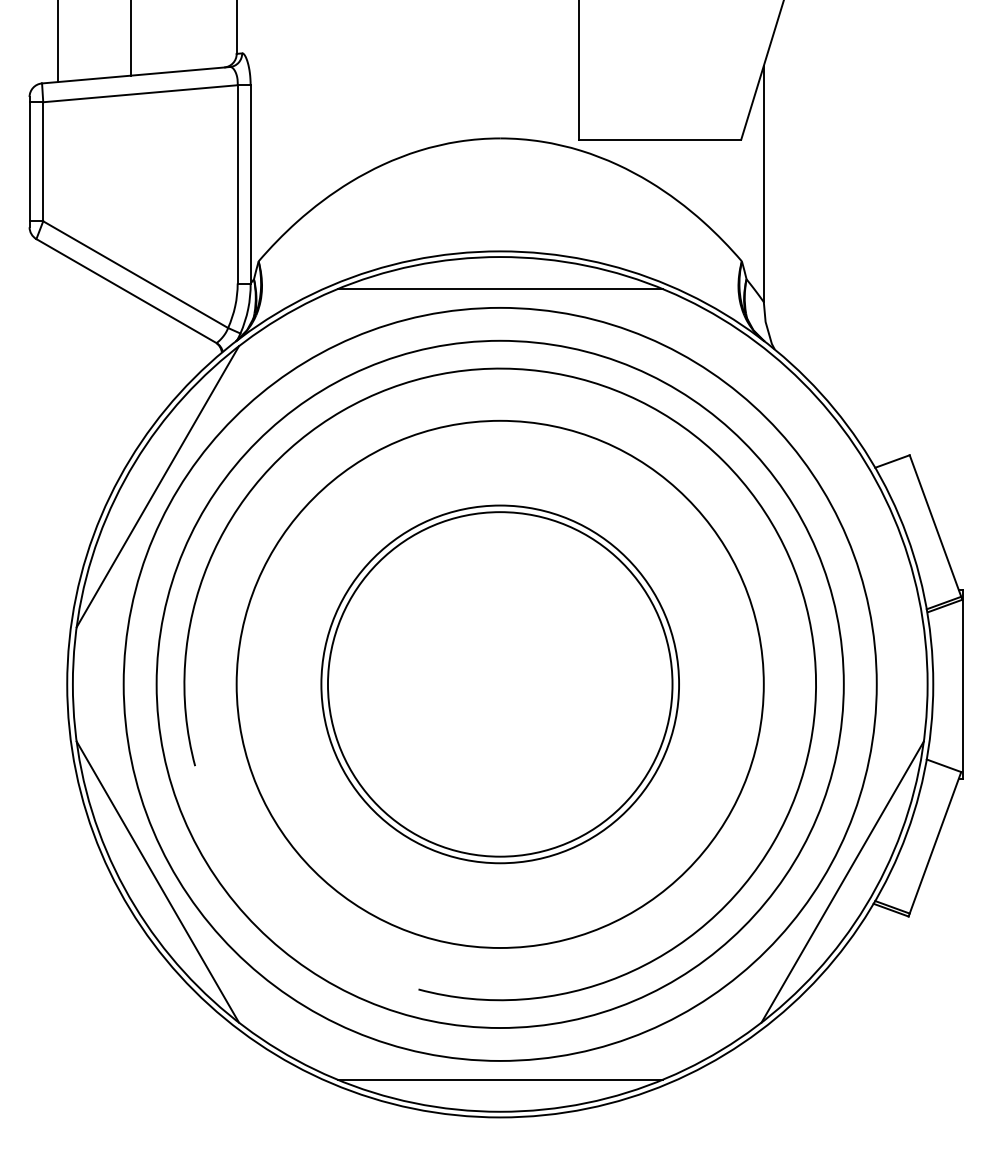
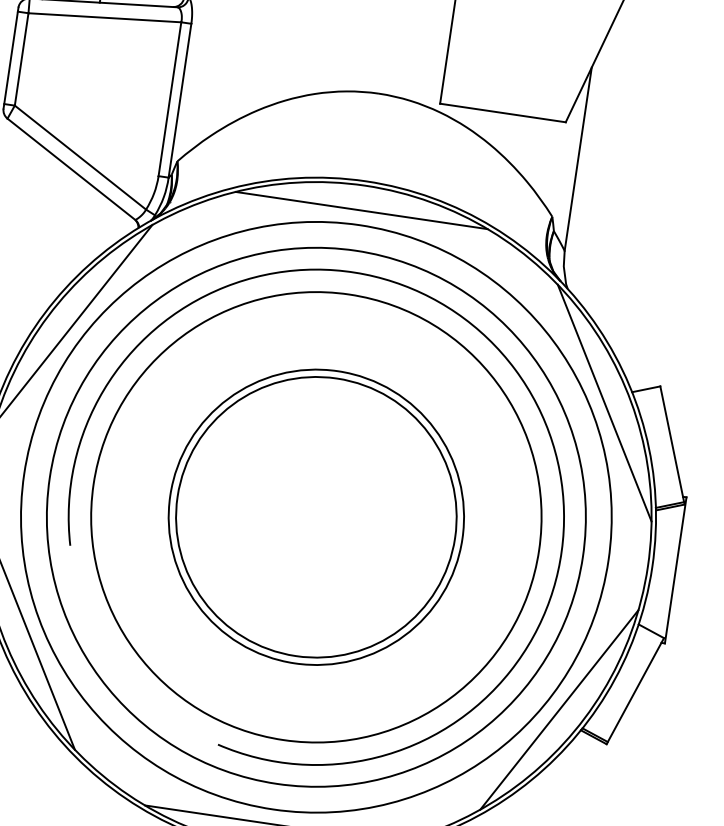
line: (842, 486) -> (604, 402), added
circle: (499, 684) -> (315, 517), size x0.71
circle: (500, 684) -> (316, 517), size x1.67

